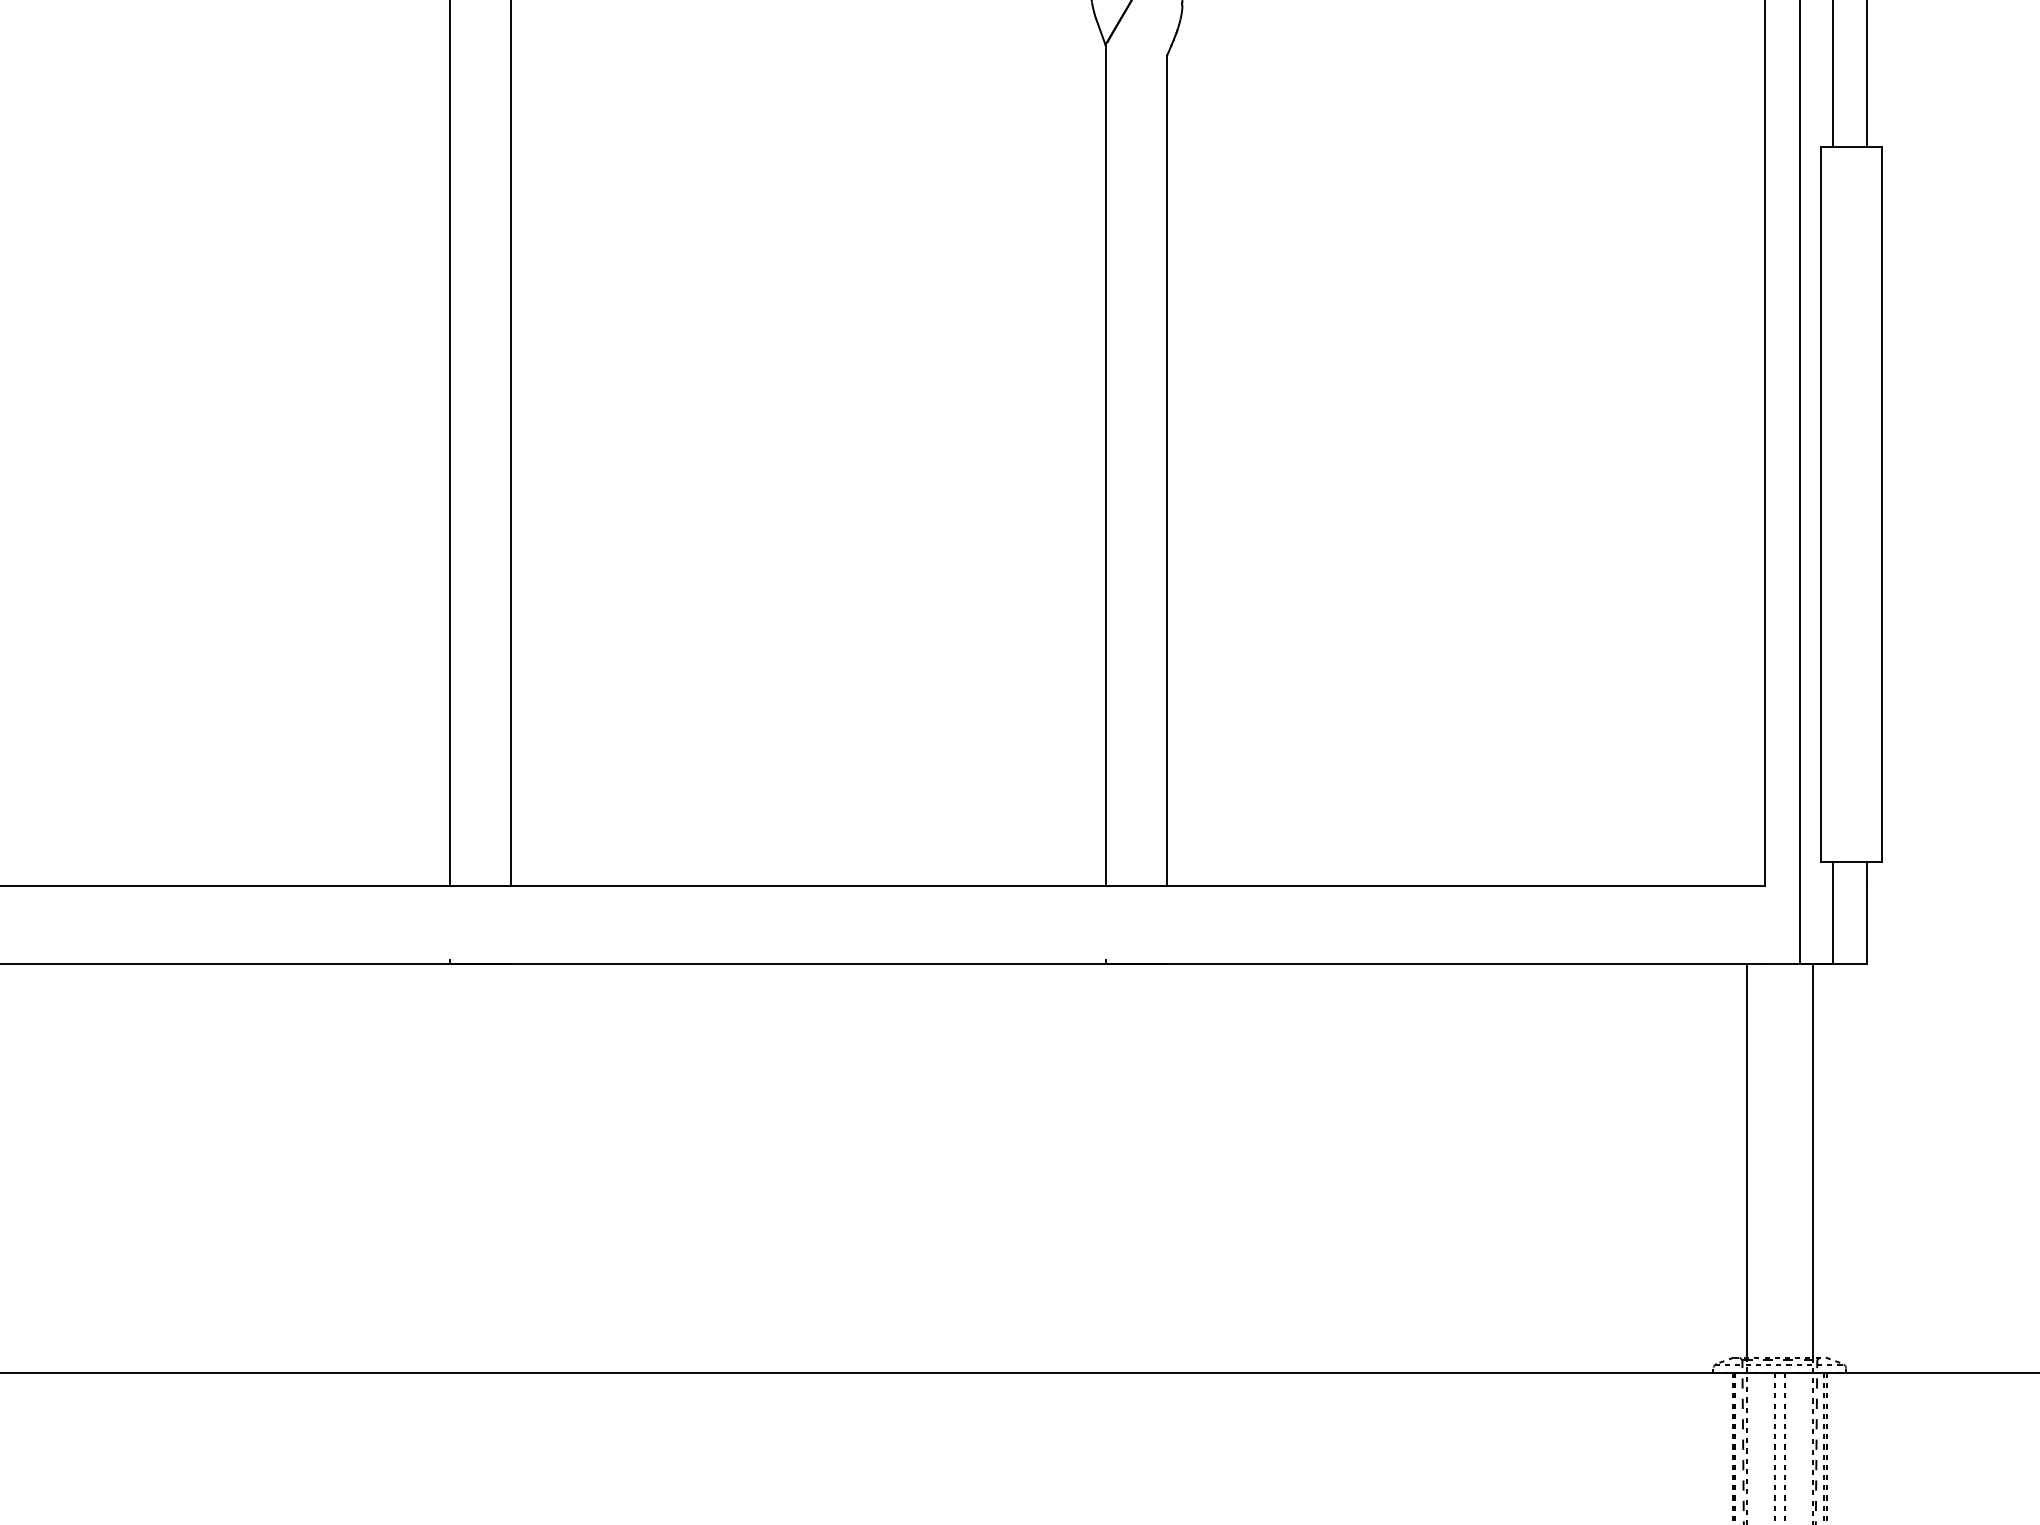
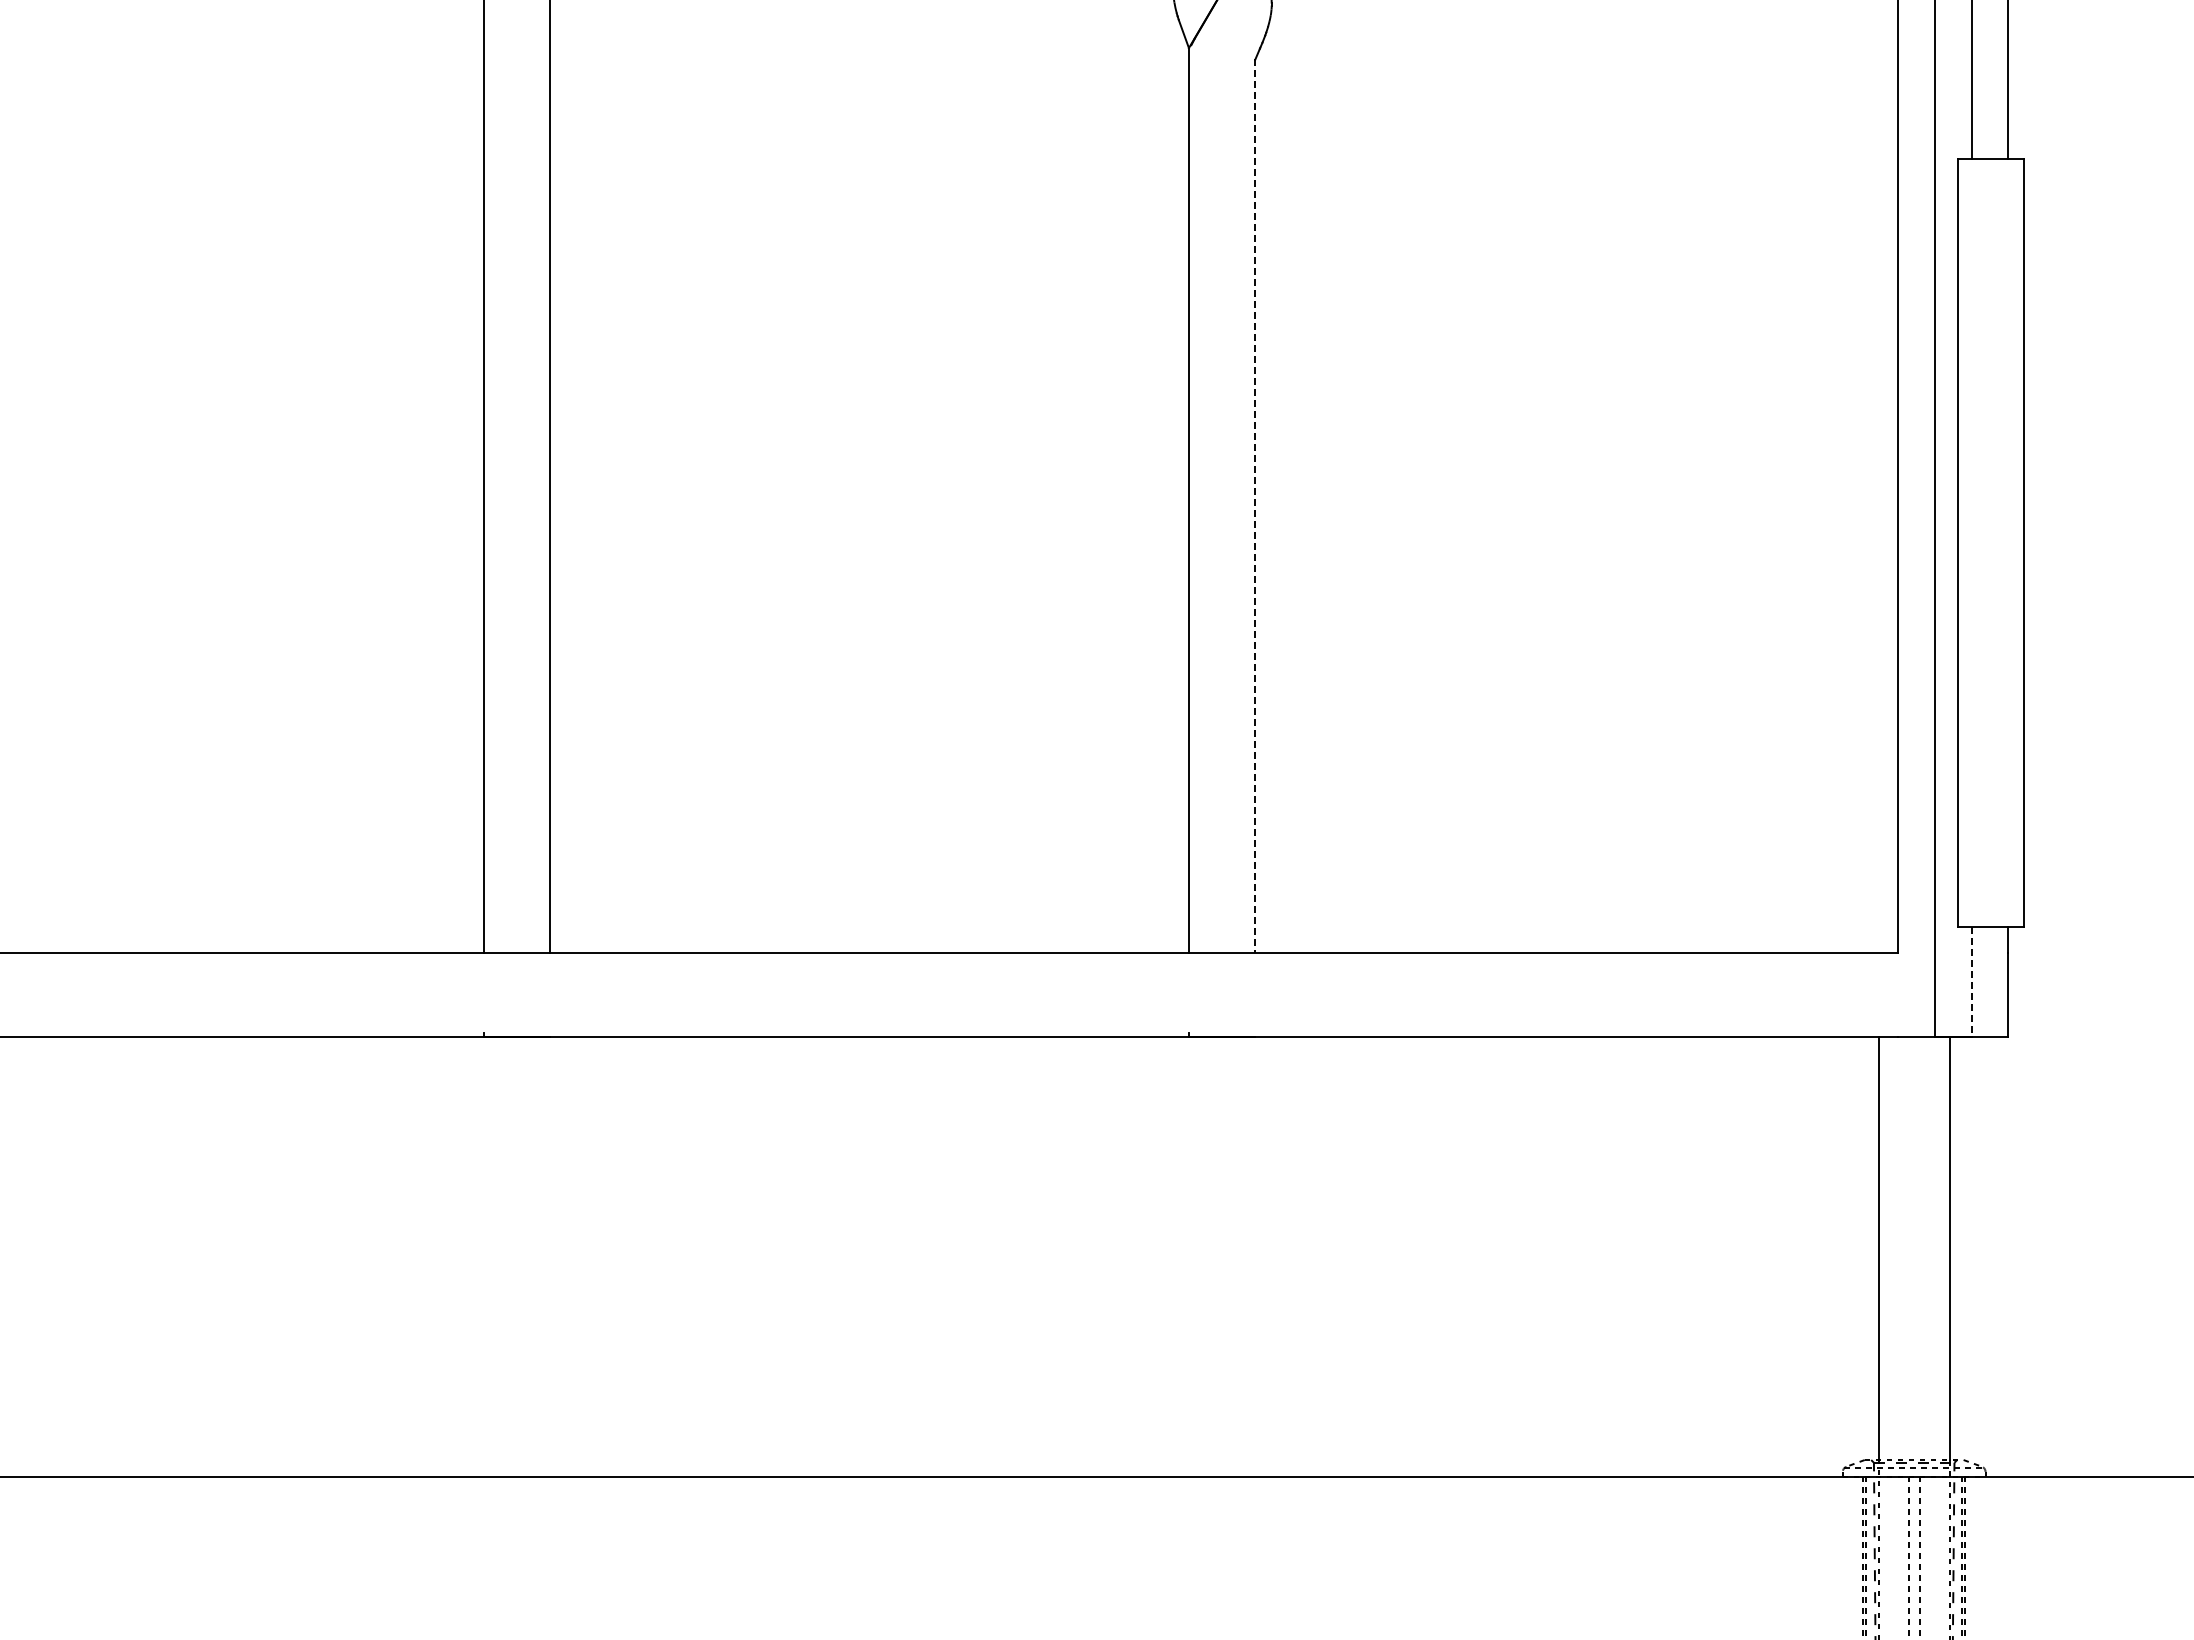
line: (1167, 471) -> (1255, 506), solid -> dashed
line: (1833, 913) -> (1971, 982), solid -> dashed

